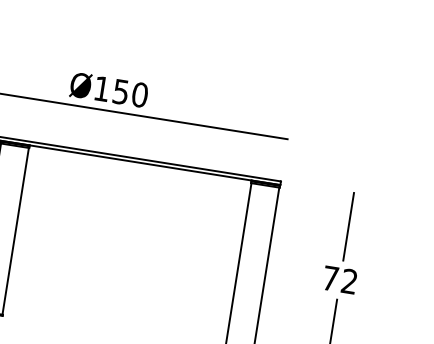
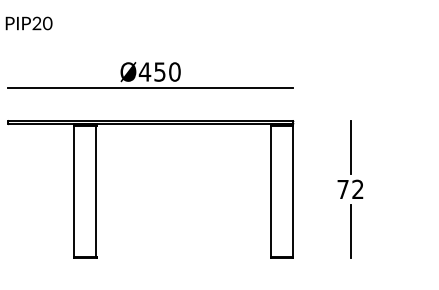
text: (101, 88) -> (144, 71), Ø150 -> Ø450

